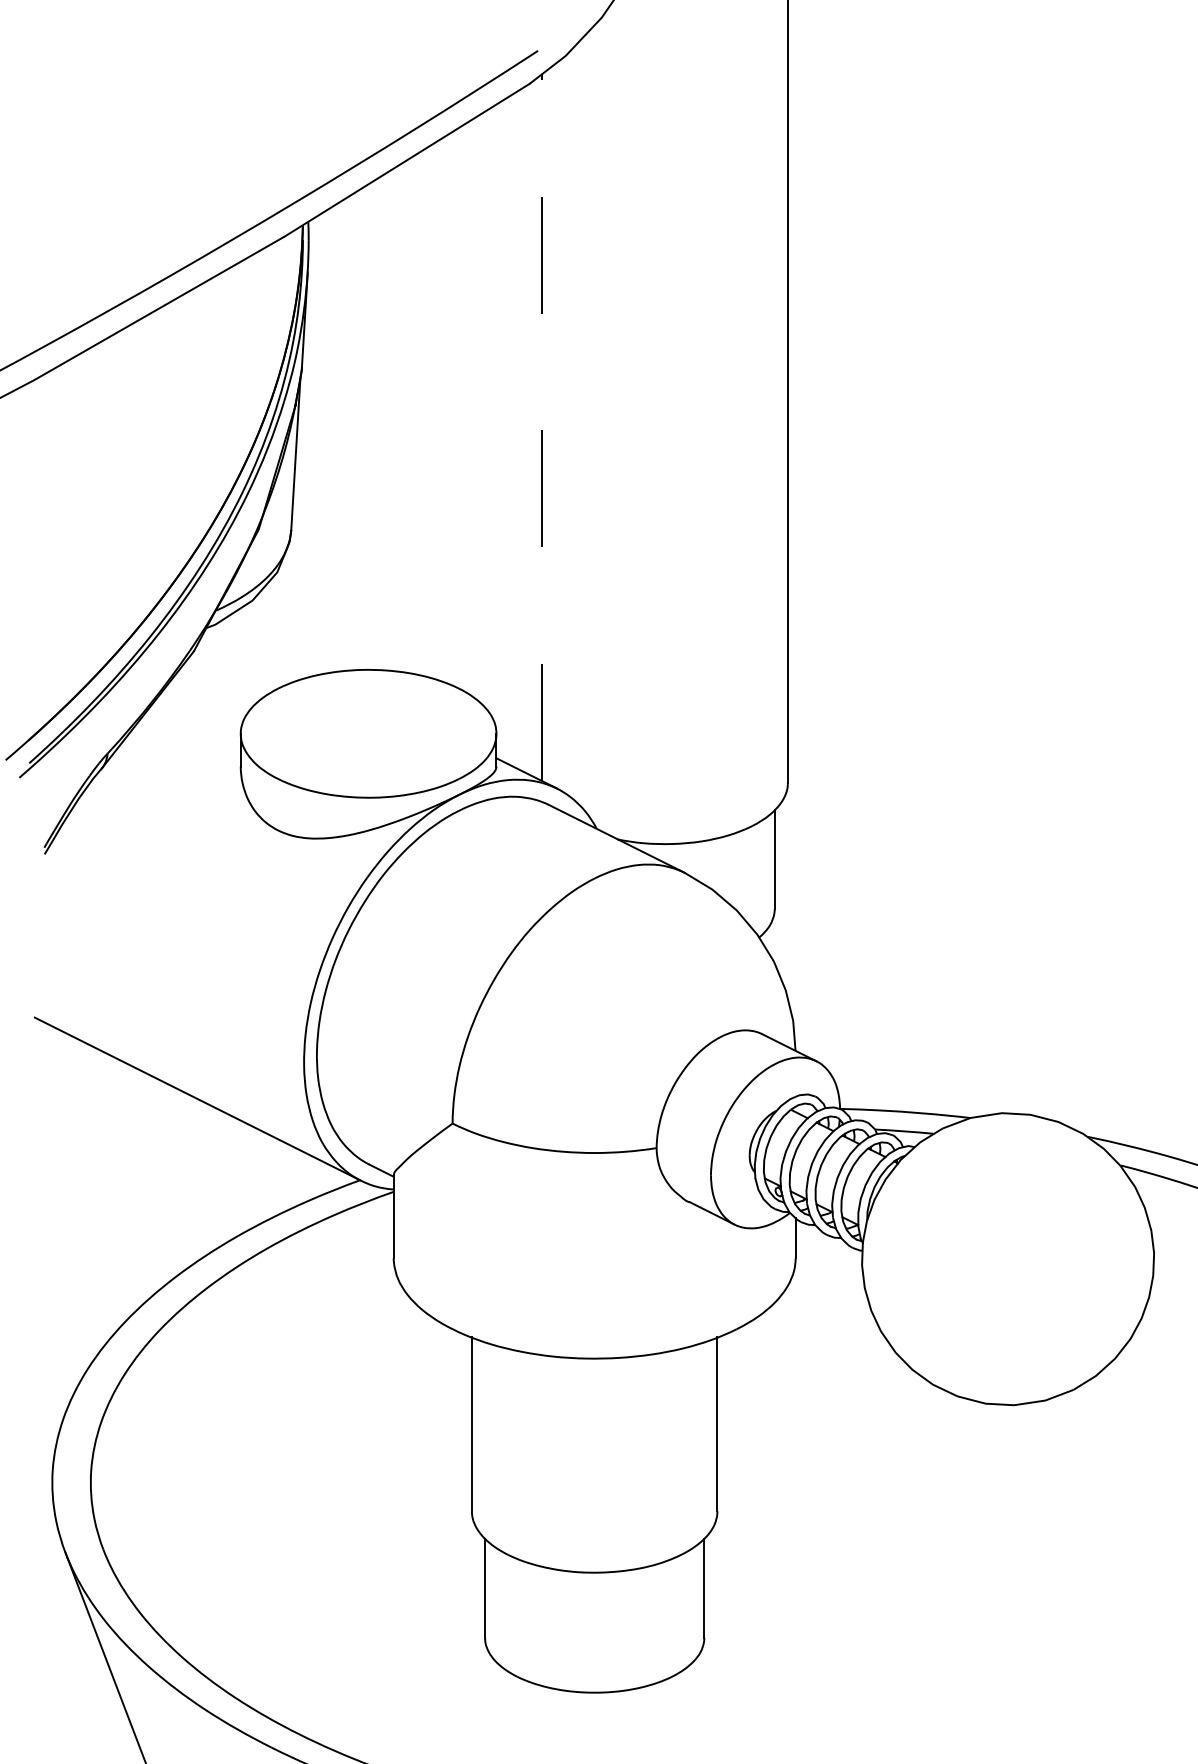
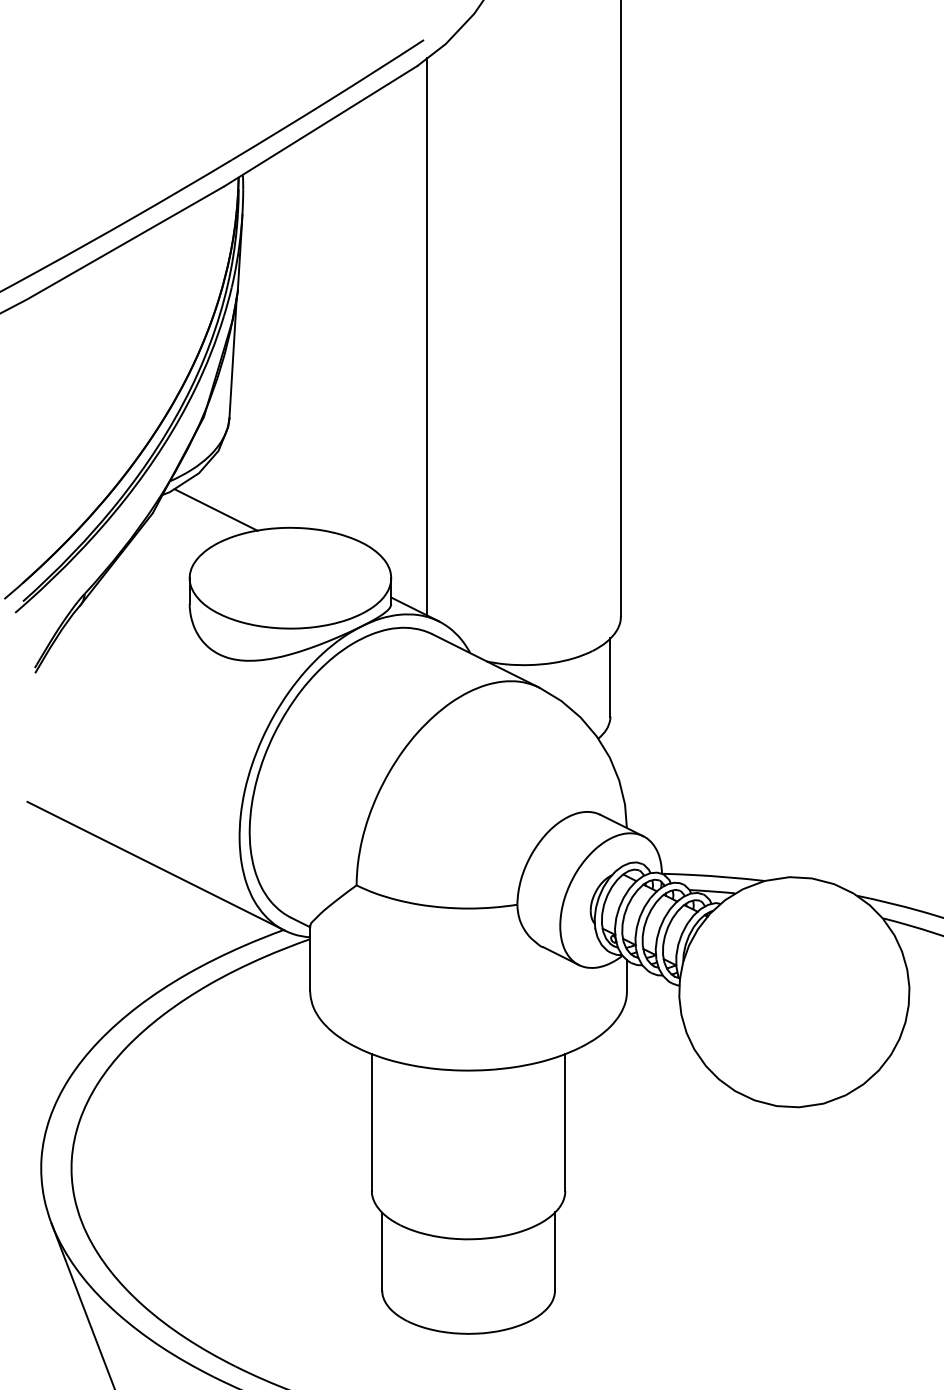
line: (542, 427) -> (427, 336), dashed -> solid
line: (273, 646) -> (215, 509), added

